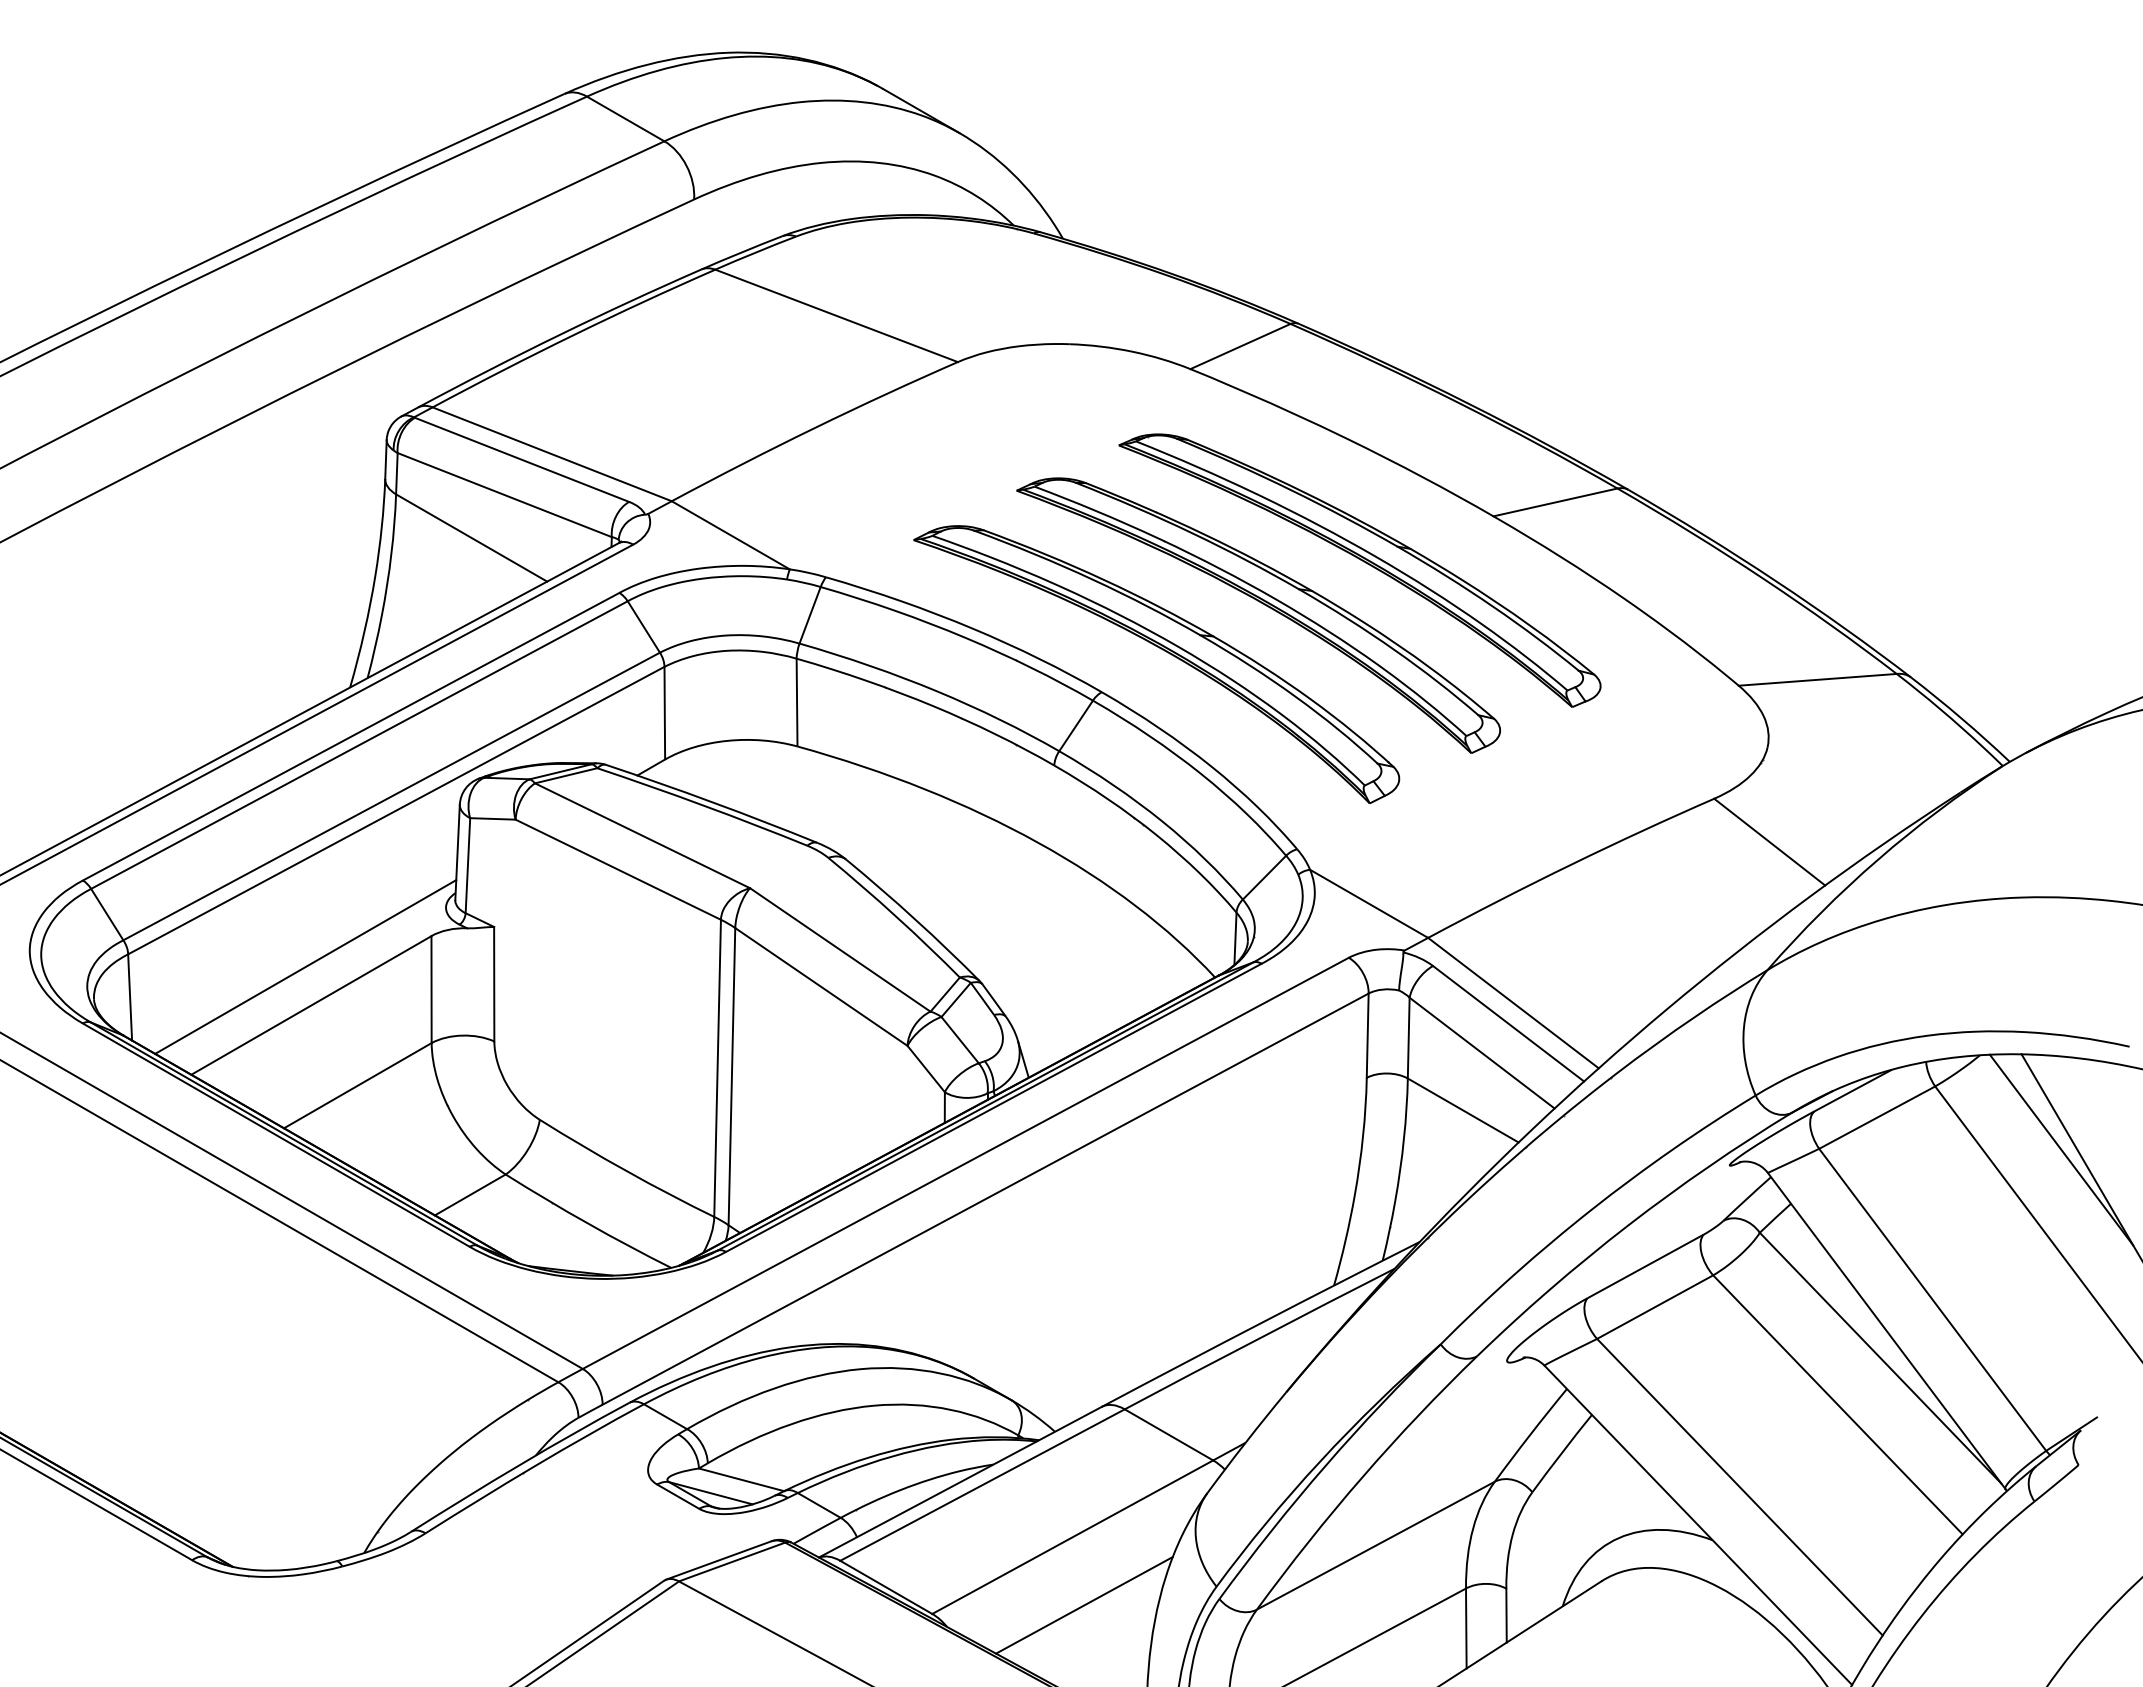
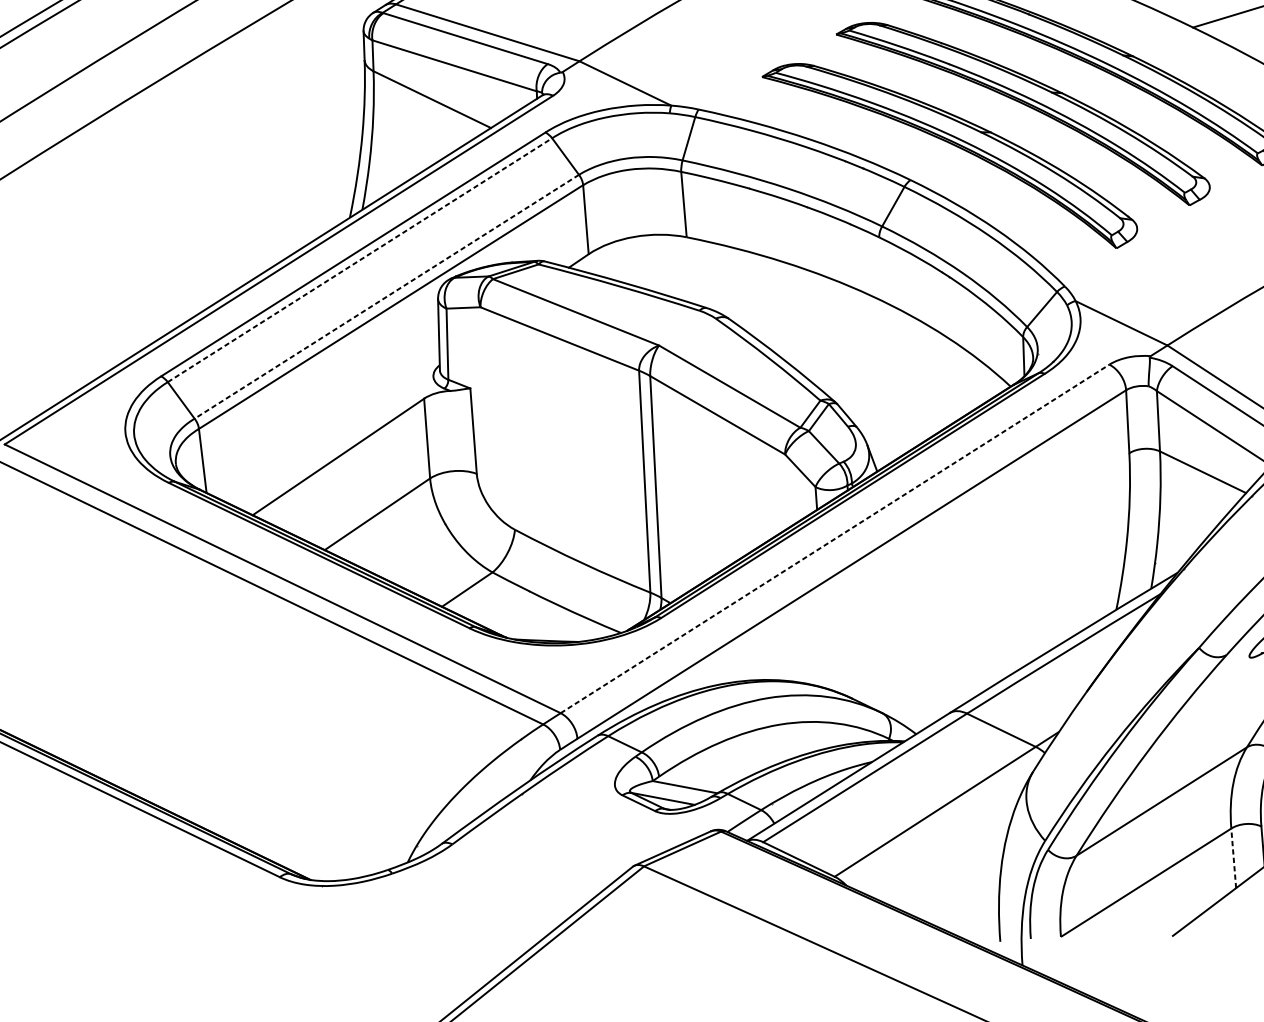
line: (359, 744) -> (359, 259), solid -> dashed
line: (391, 796) -> (386, 296), solid -> dashed
line: (305, 966) -> (331, 428), removed
line: (965, 1163) -> (834, 539), solid -> dashed
line: (1084, 1605) -> (947, 862), removed
line: (1466, 1628) -> (1233, 858), solid -> dashed

